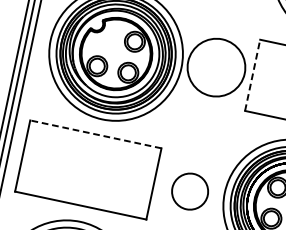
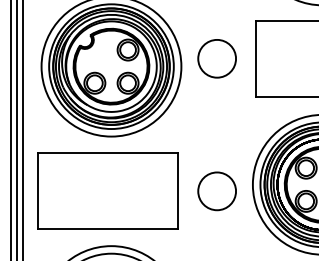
circle: (216, 67) -> (217, 58), size x0.62
line: (252, 75) -> (255, 58), dashed -> solid
line: (95, 134) -> (107, 153), dashed -> solid

